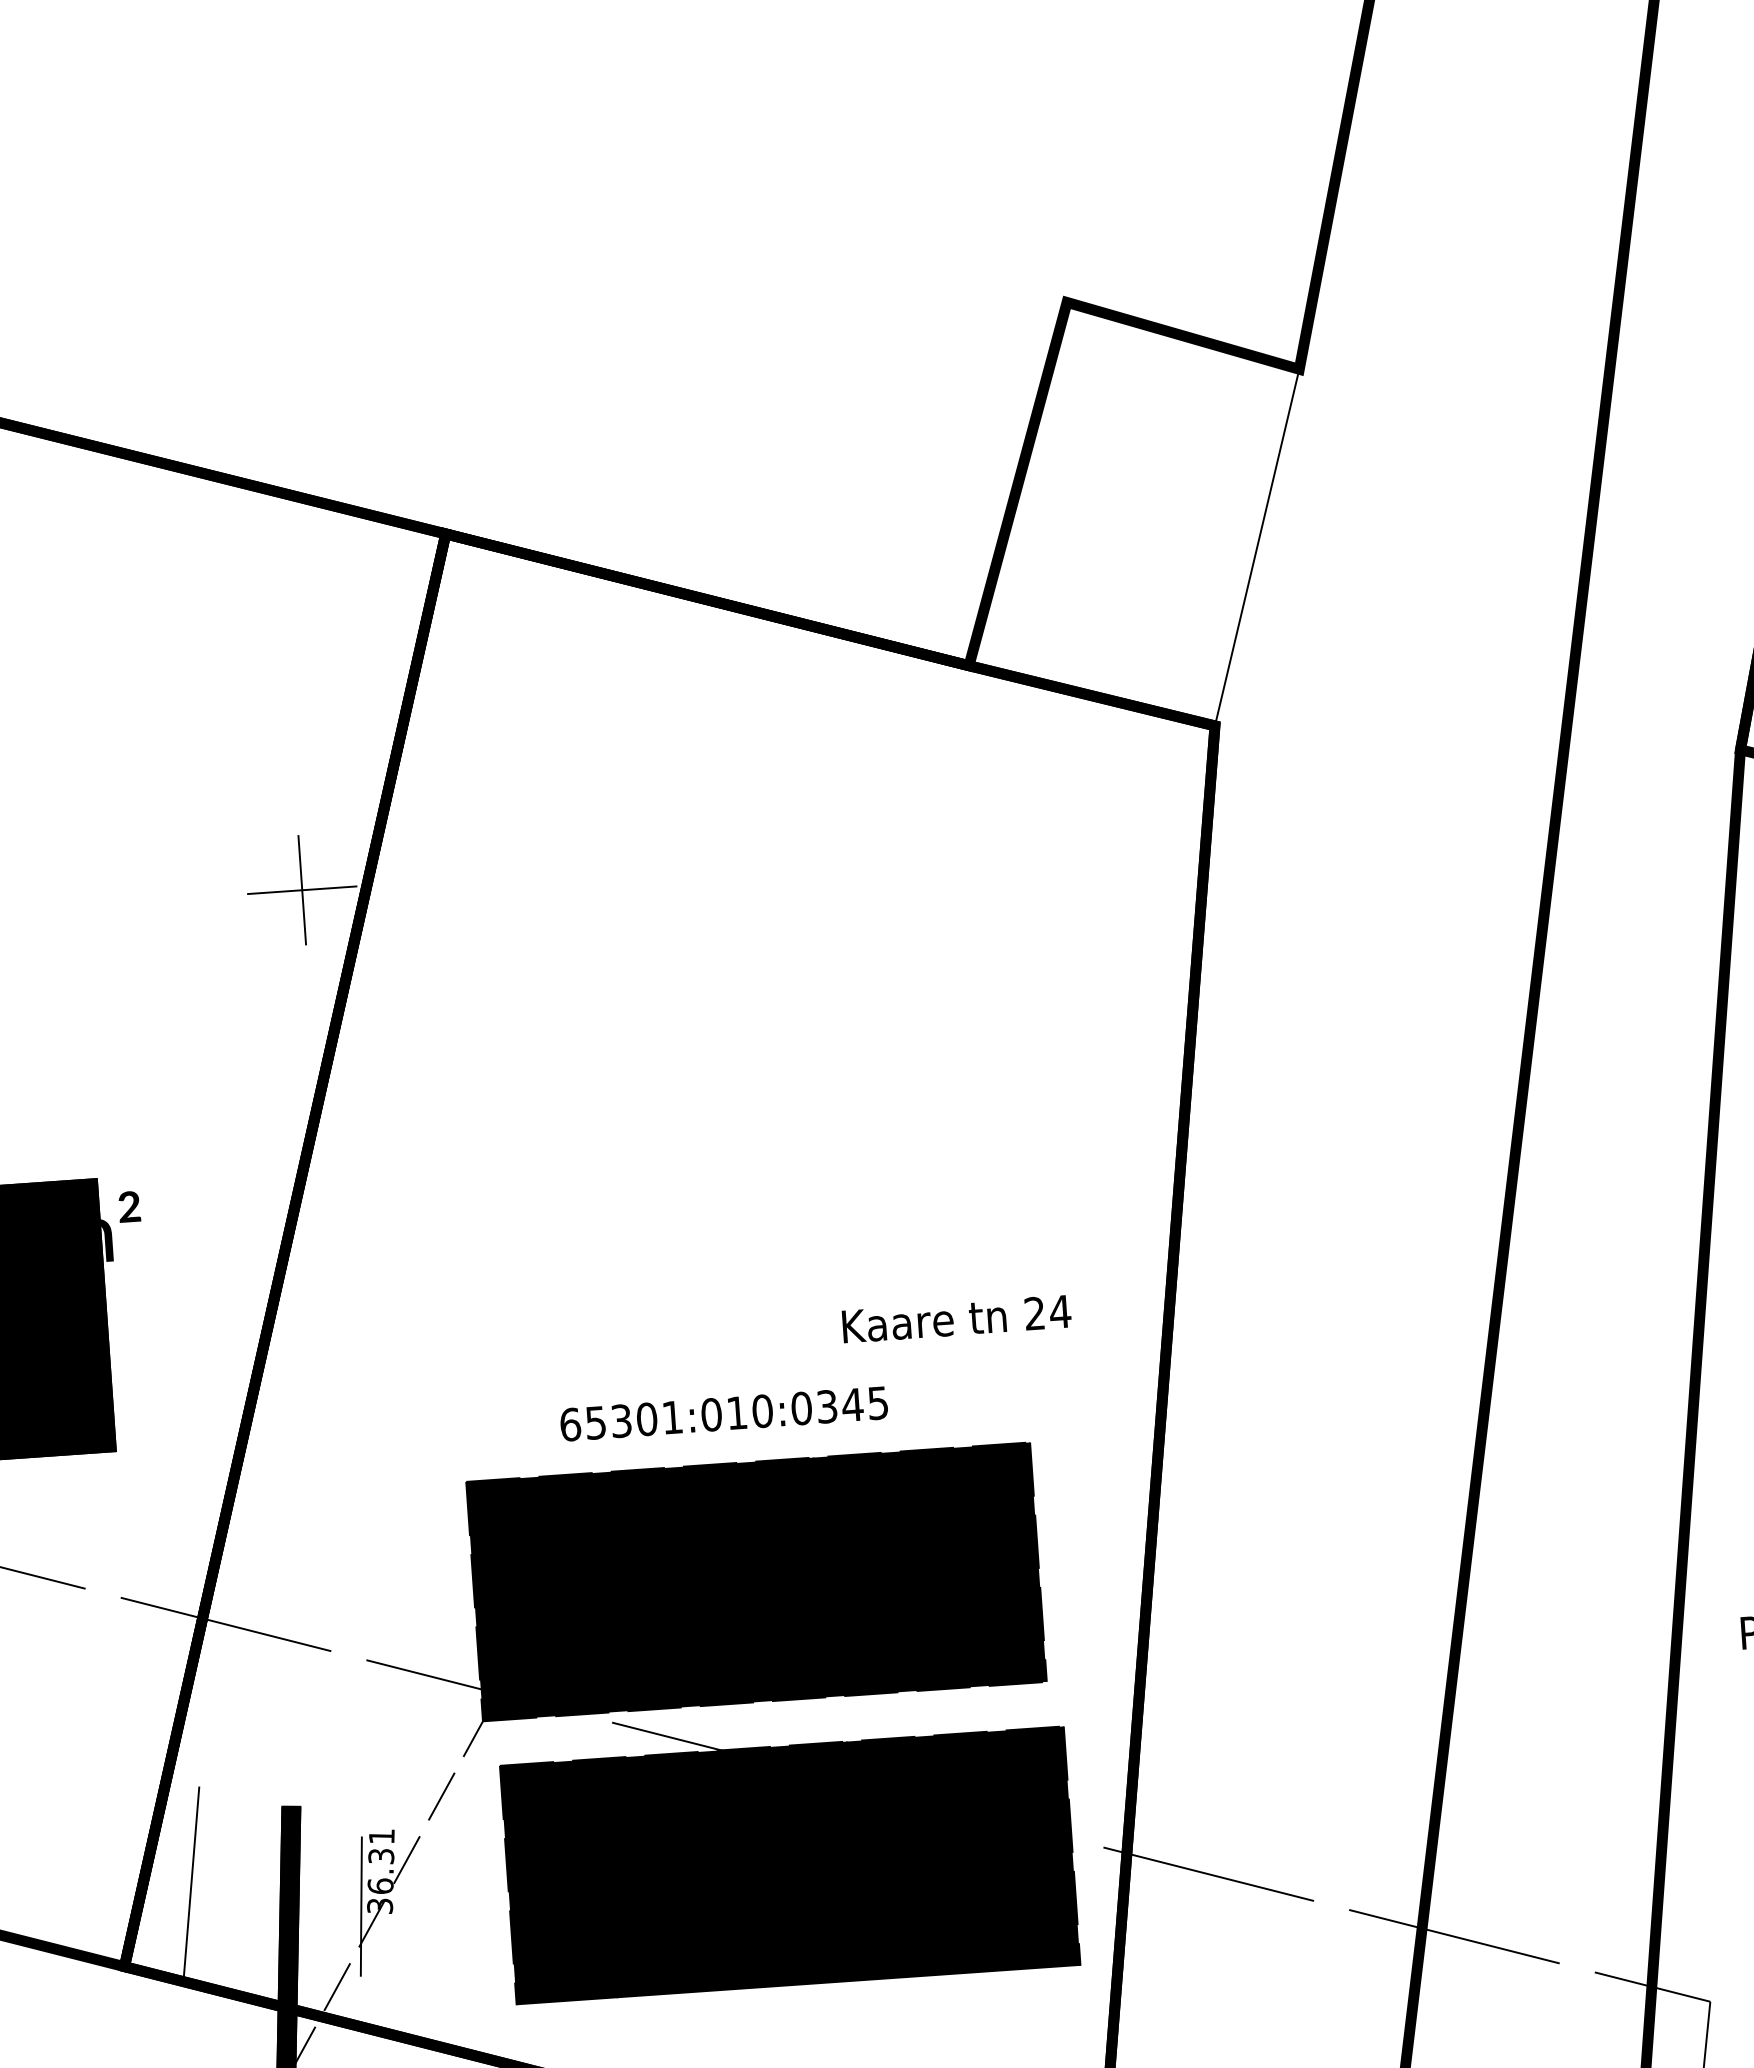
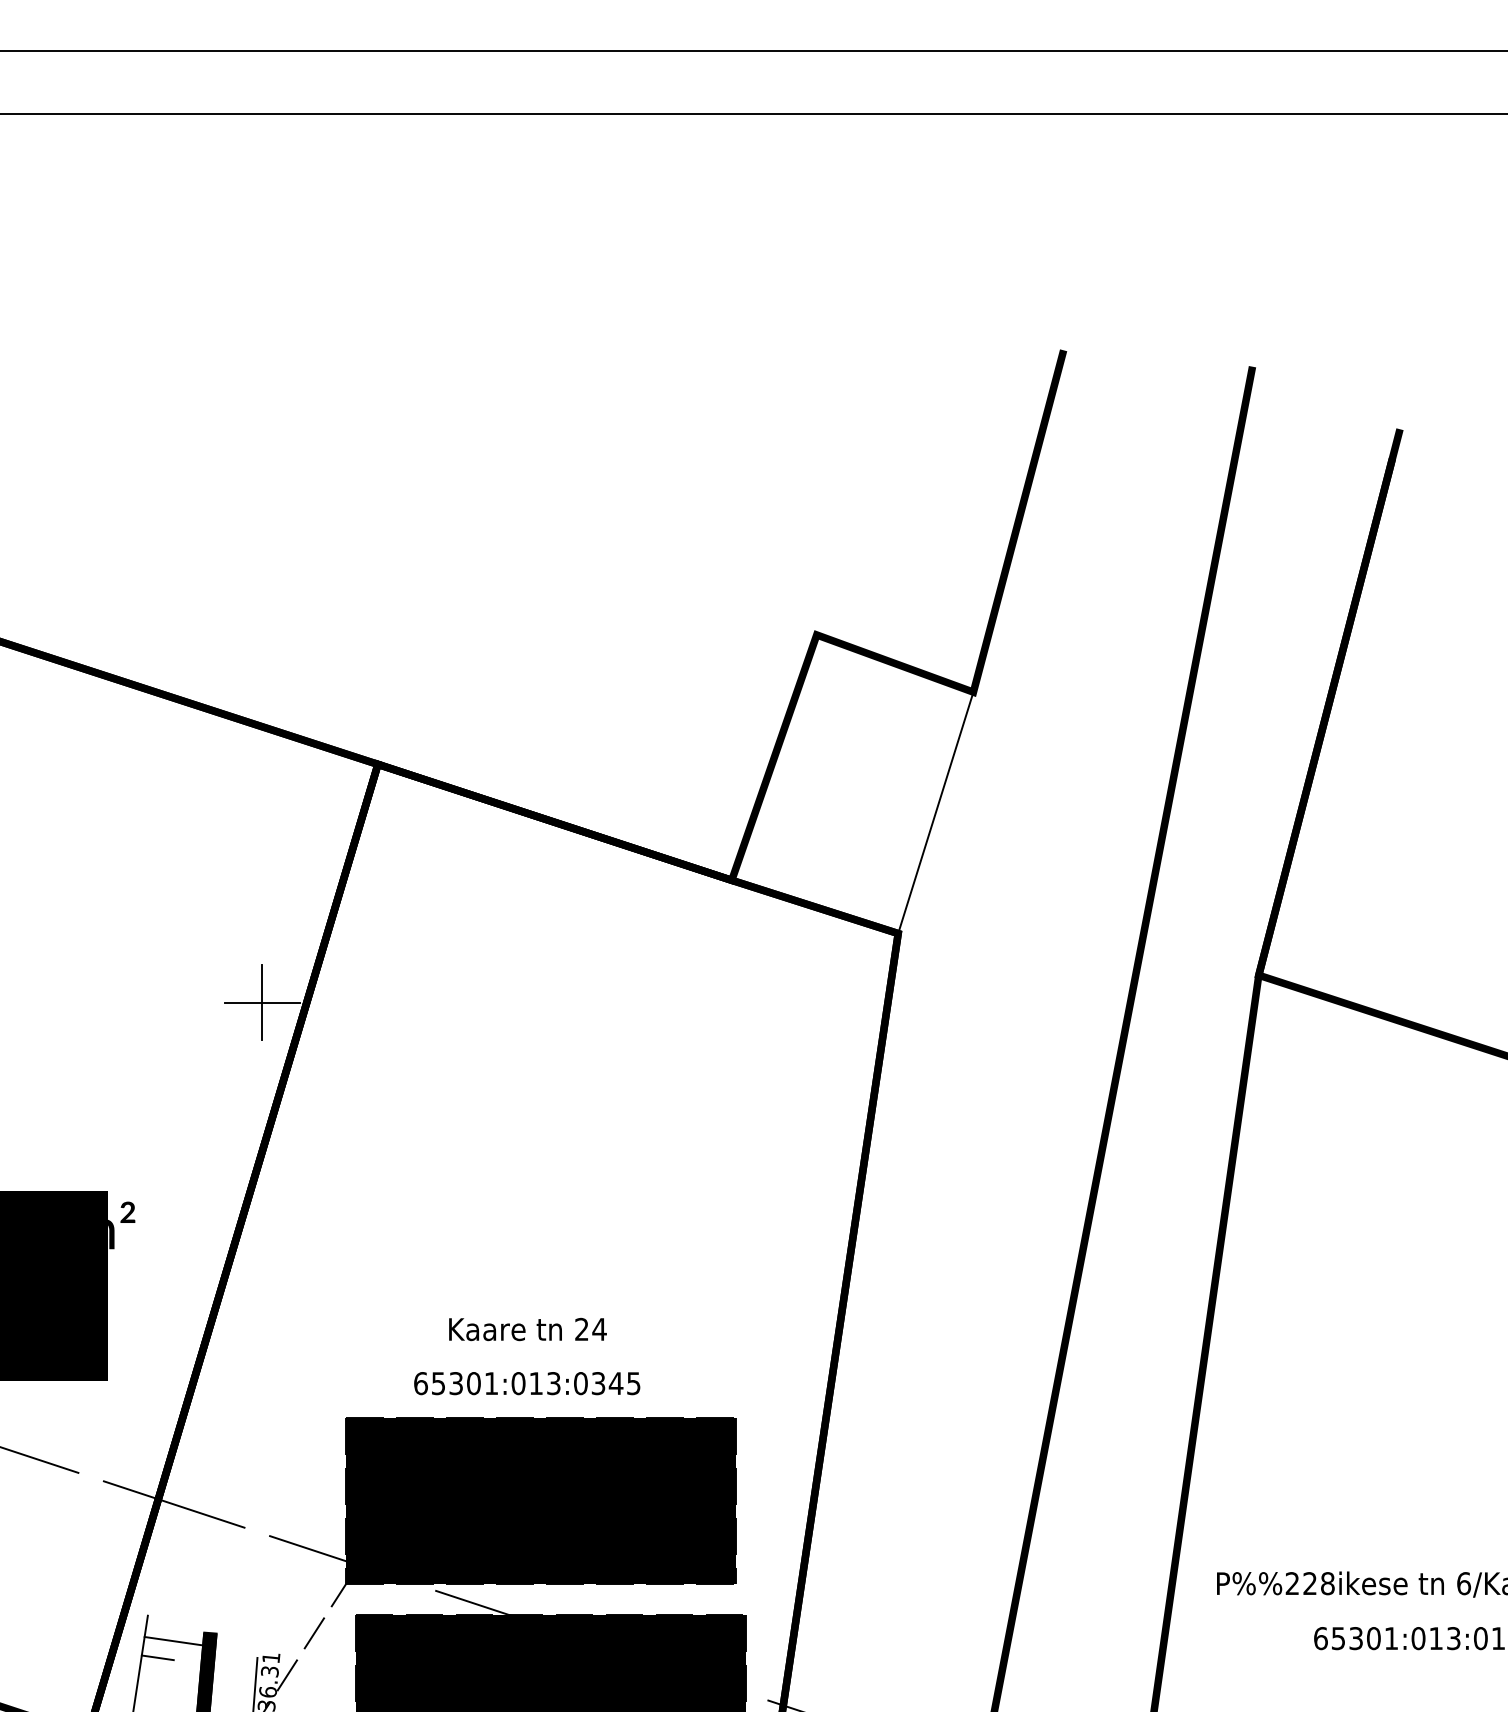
text: (956, 1319) -> (527, 1329), moved
text: (762, 1411) -> (553, 1383), 65301:010:0345 -> 65301:013:0345
line: (238, 1821) -> (173, 1640), added
line: (217, 1847) -> (157, 1657), added

